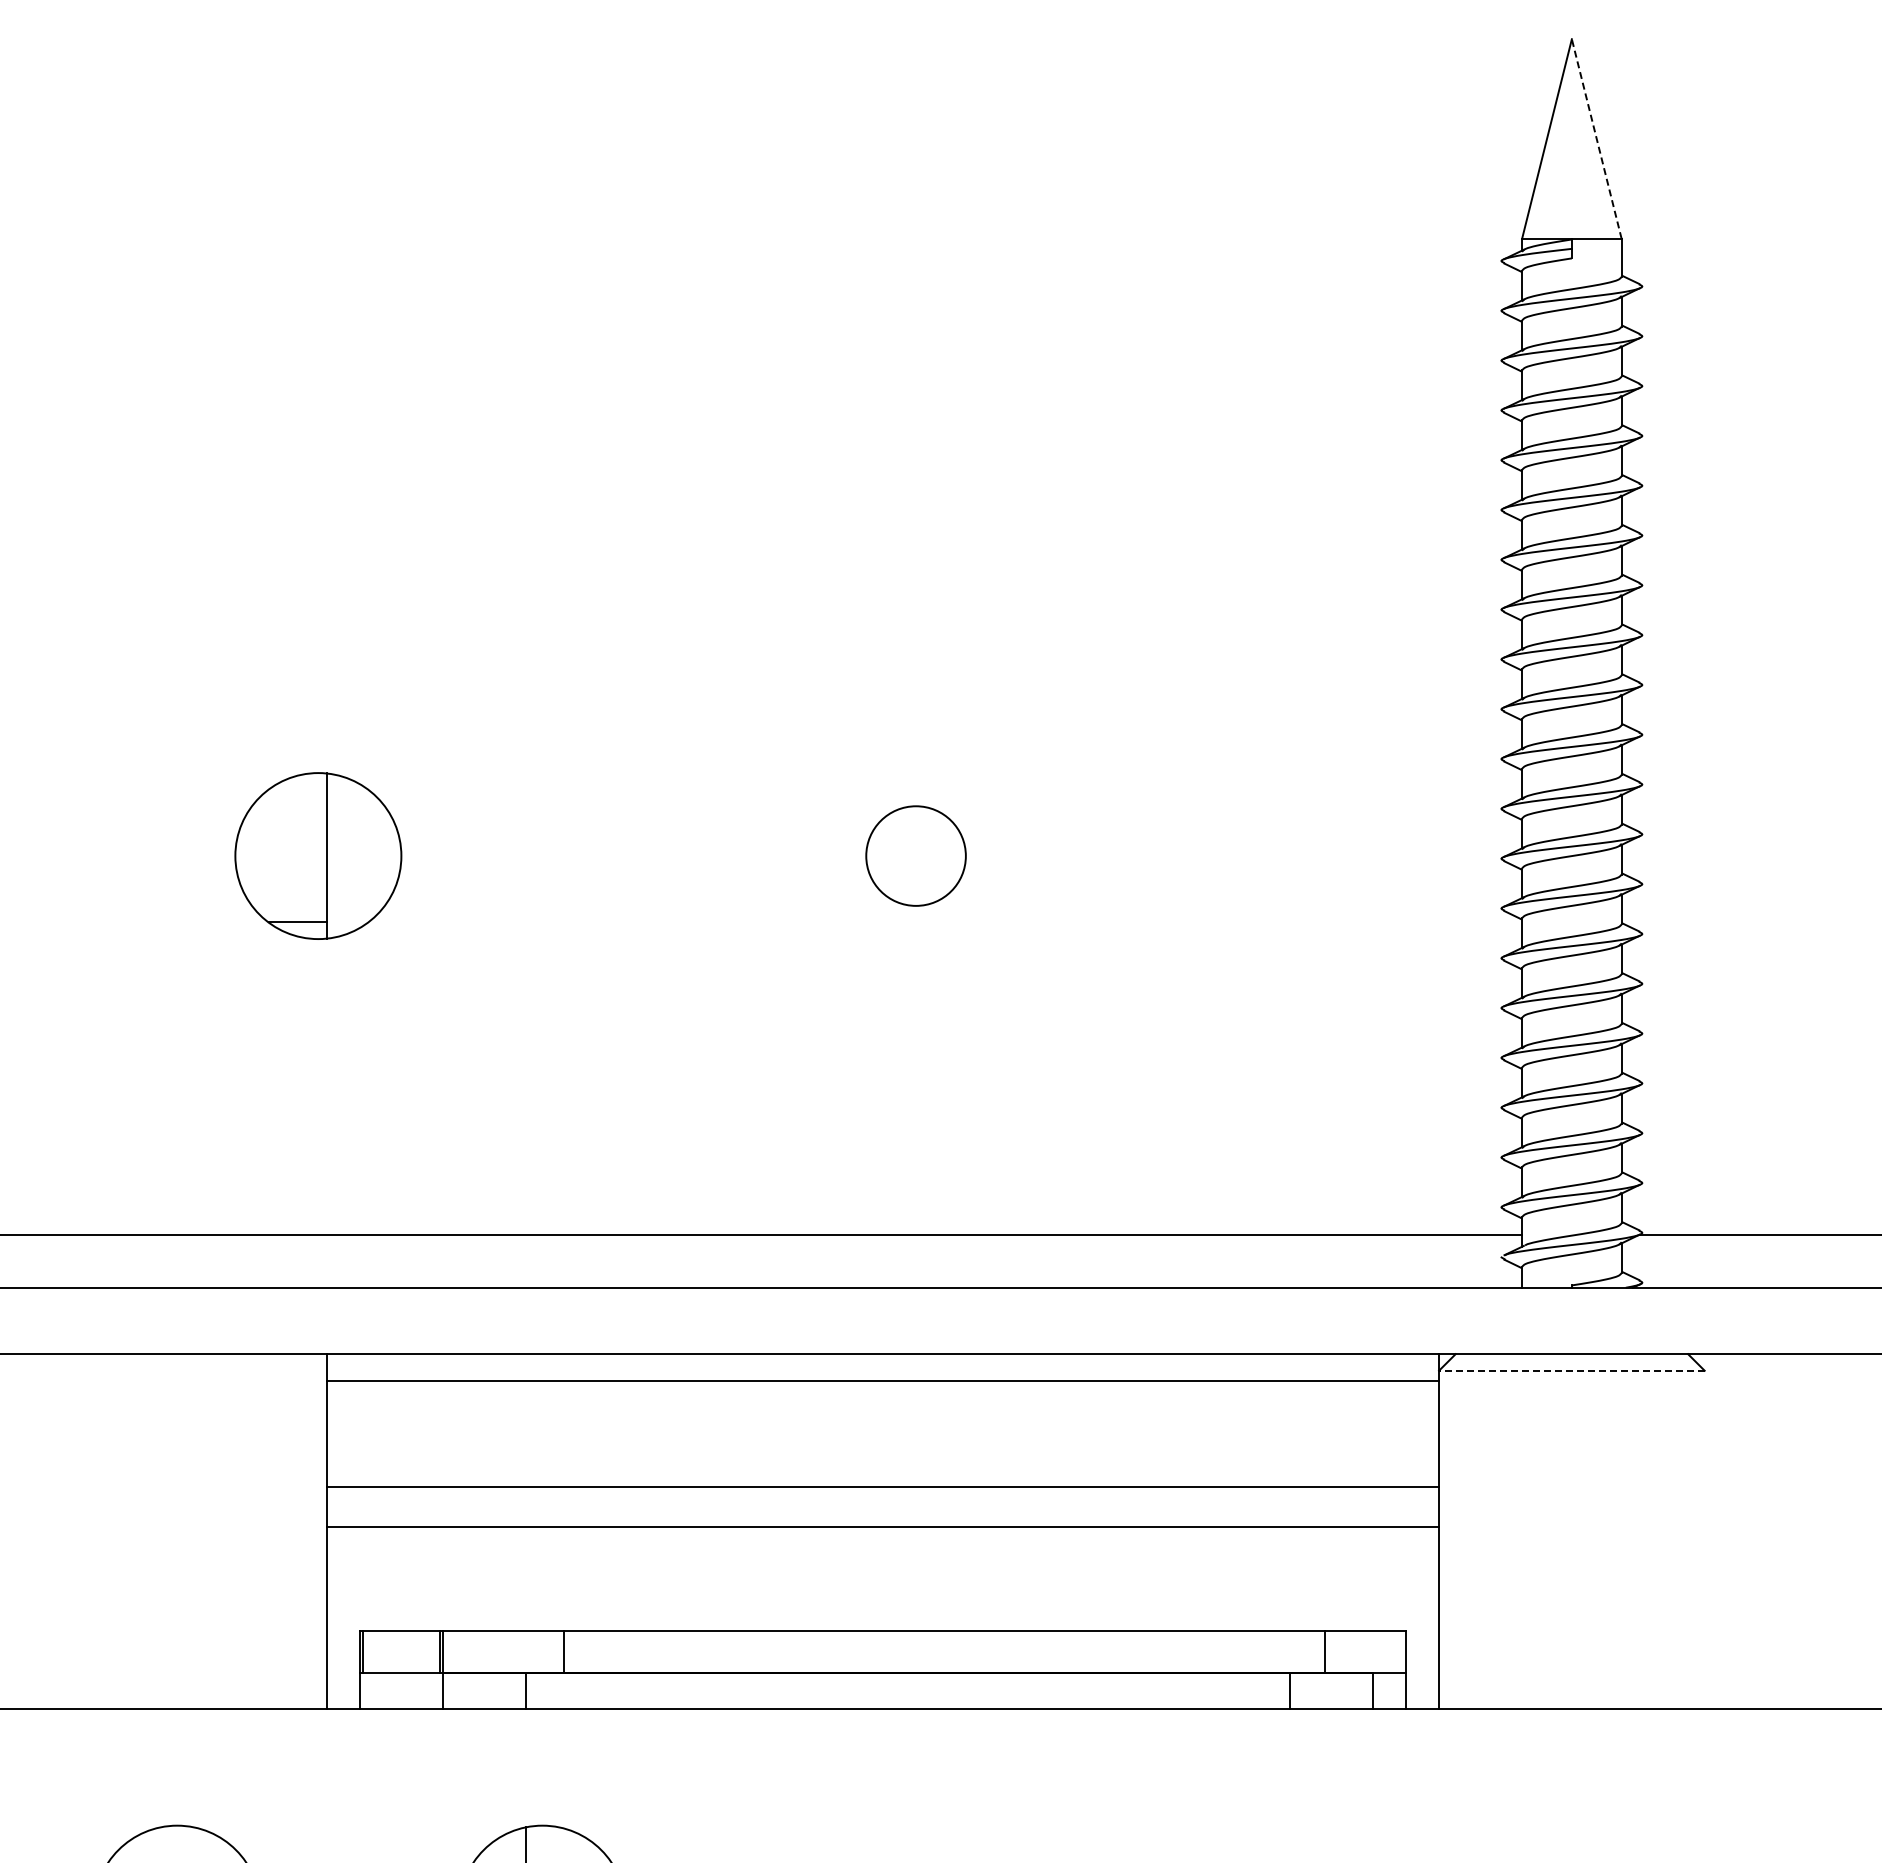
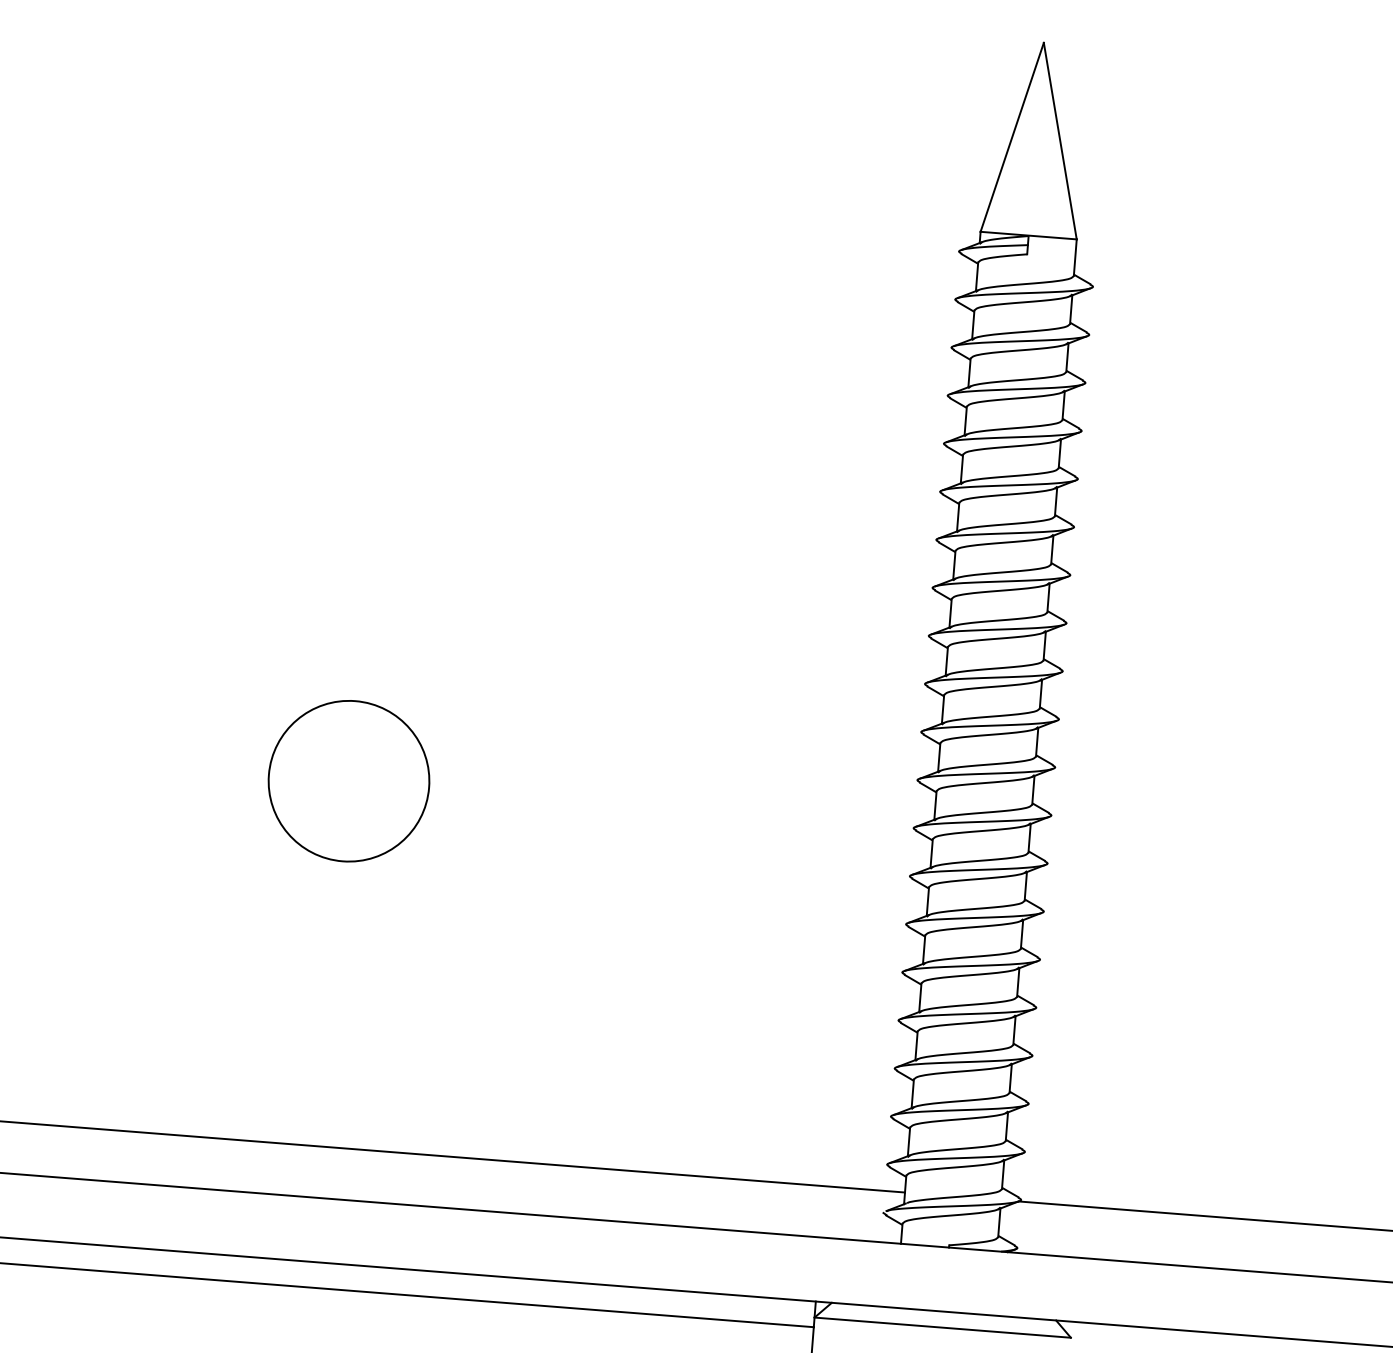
line: (1596, 139) -> (1059, 141), dashed -> solid
circle: (916, 856) -> (349, 781), size x1.67
line: (1571, 1370) -> (942, 1327), dashed -> solid

